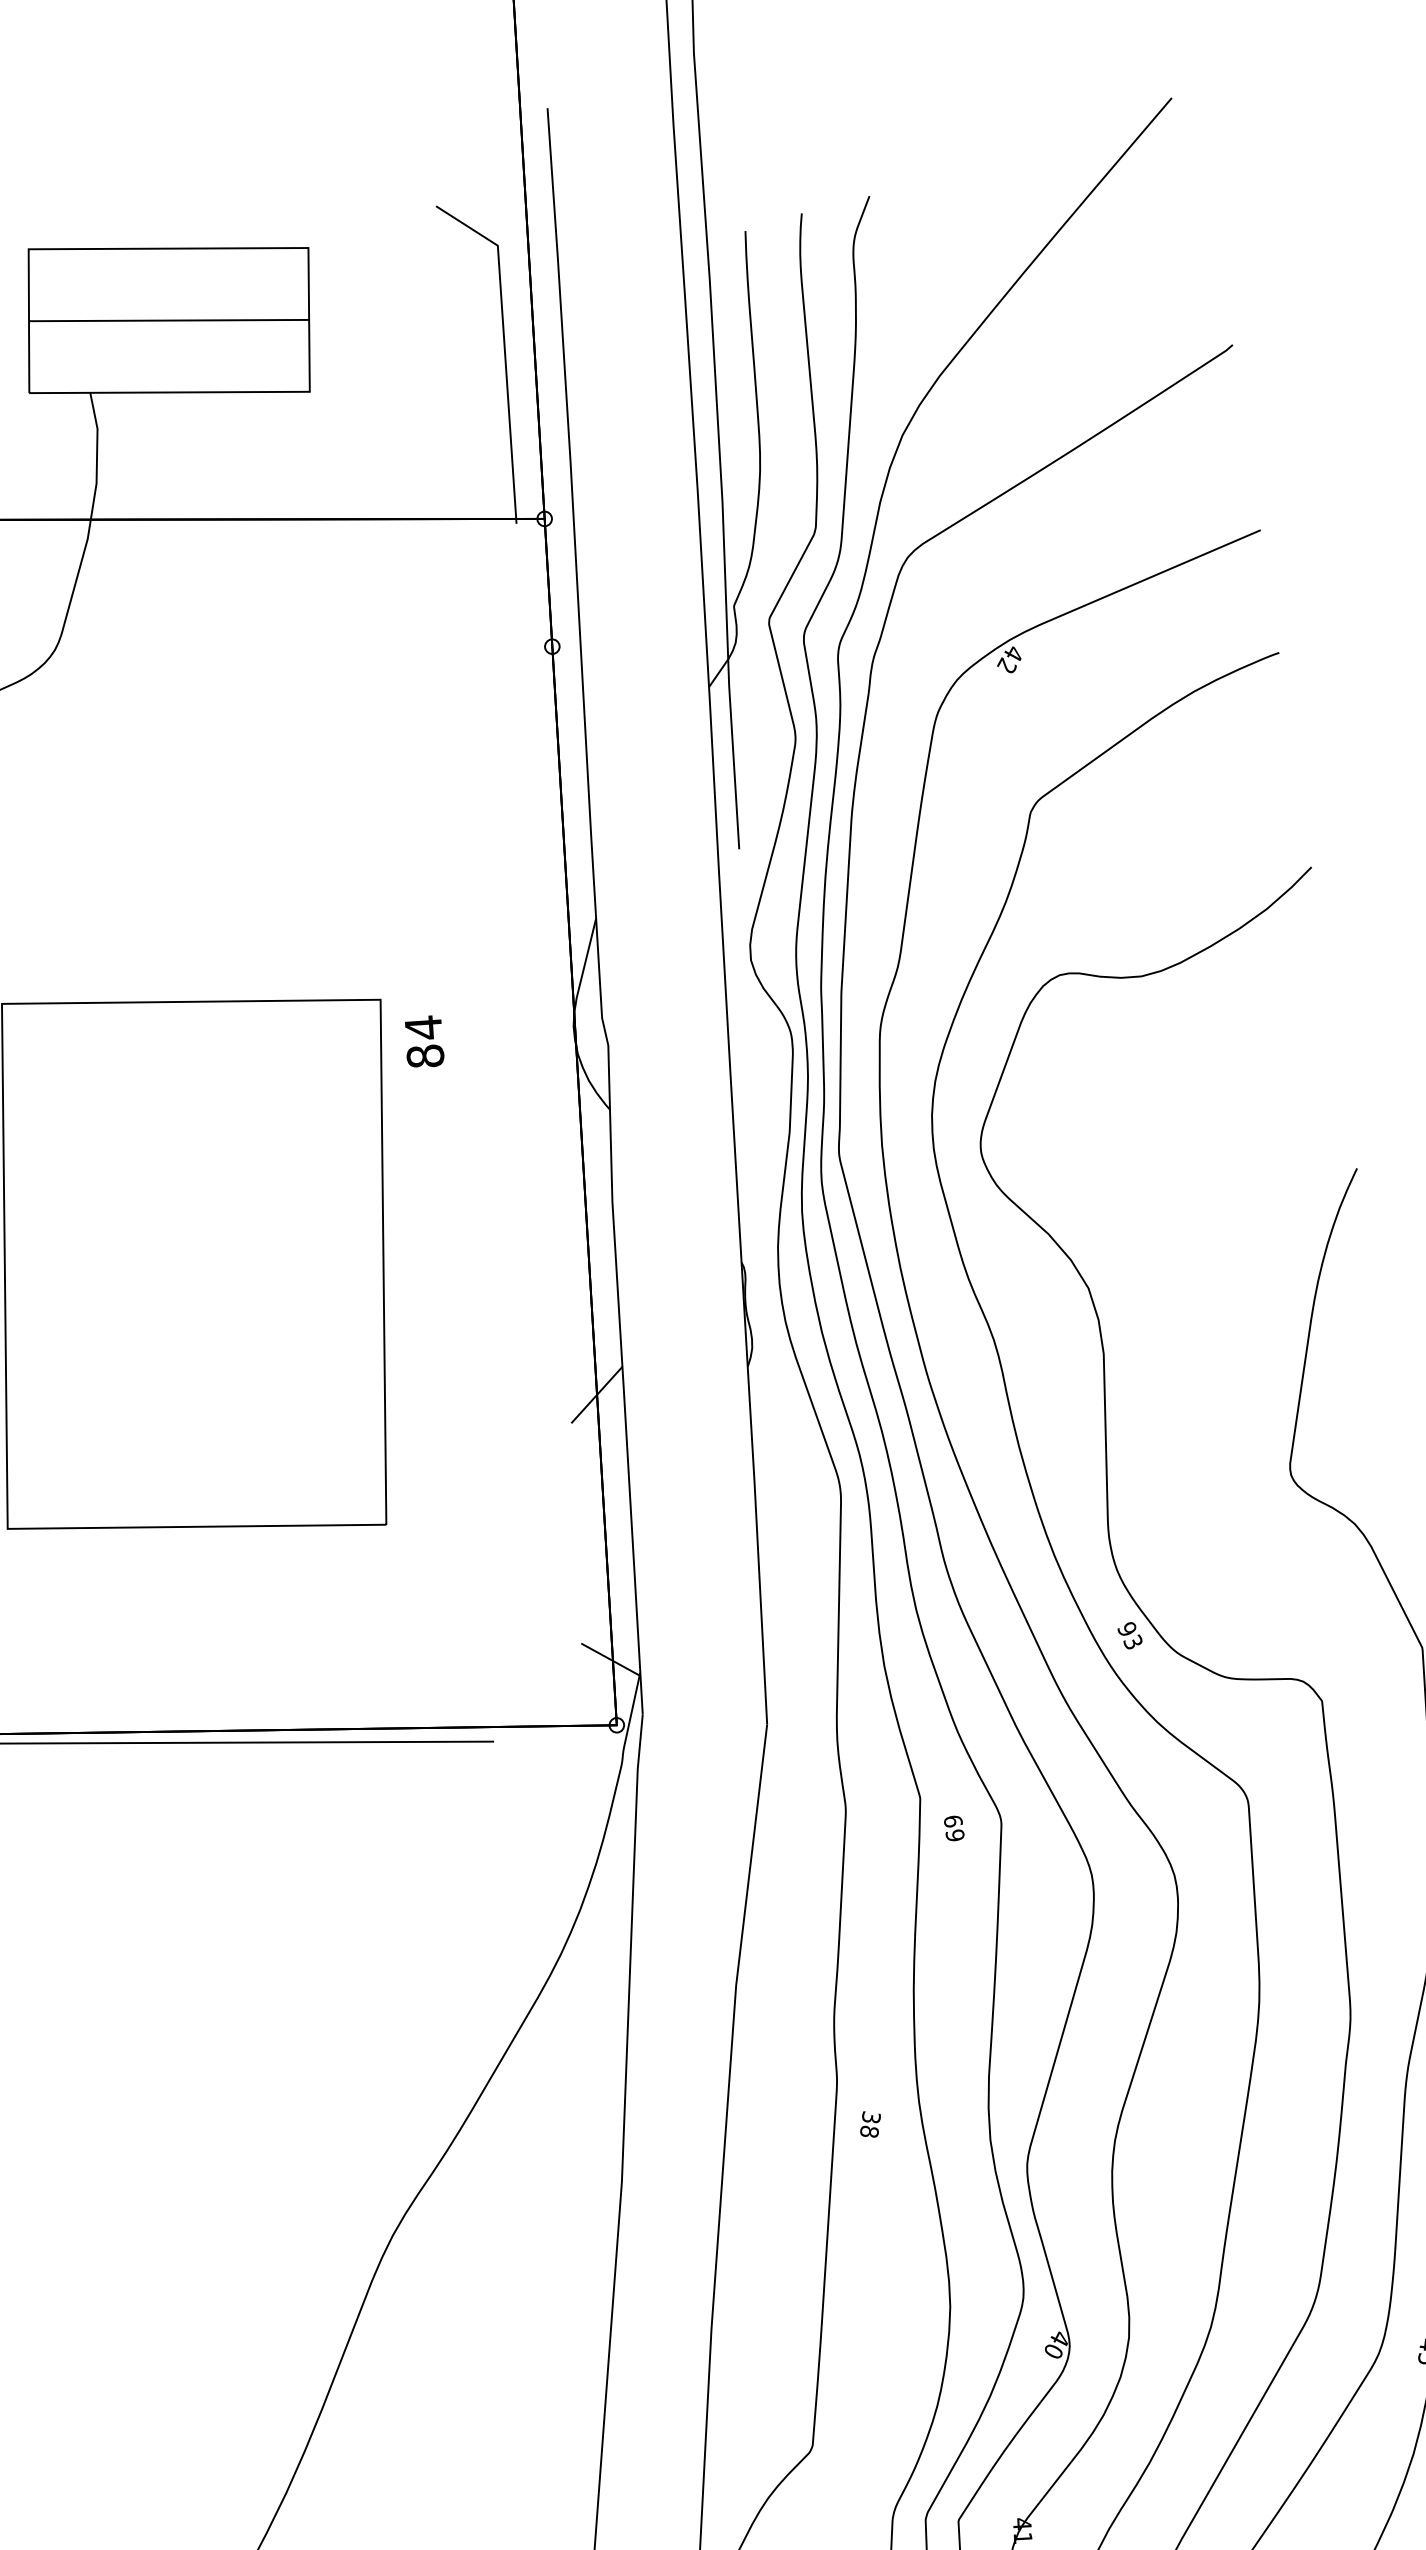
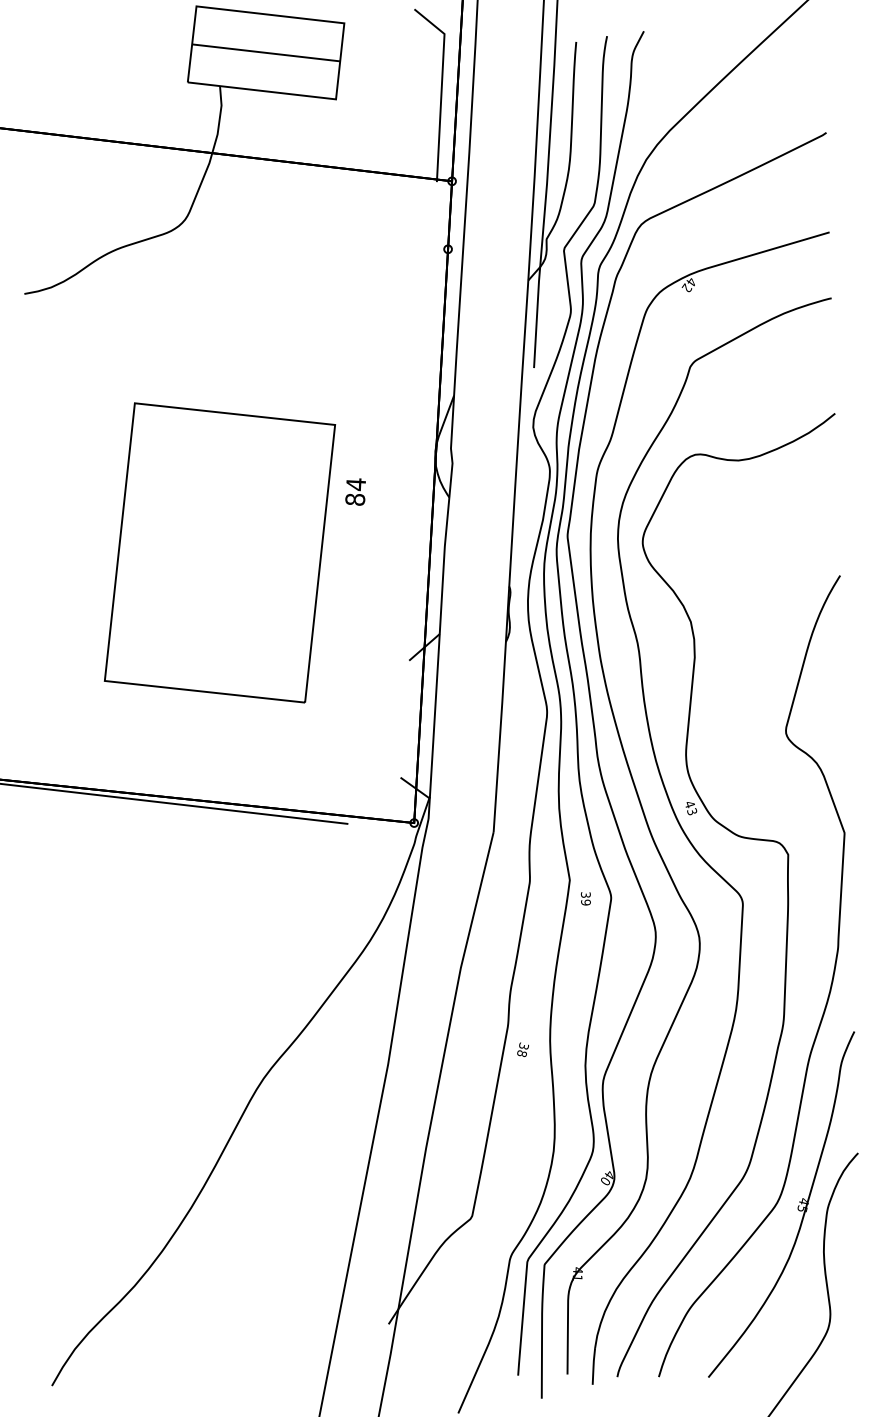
text: (424, 1041) -> (355, 491), moved
text: (1126, 1629) -> (689, 804), 93 -> 43
text: (952, 1820) -> (585, 894), 69 -> 39

